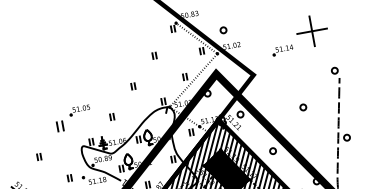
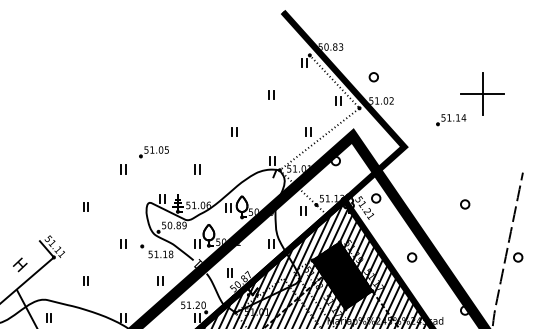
part: (311, 31) -> (482, 93), moved
part: (335, 70) -> (518, 161), removed
part: (60, 126) -> (123, 169), size x0.62

